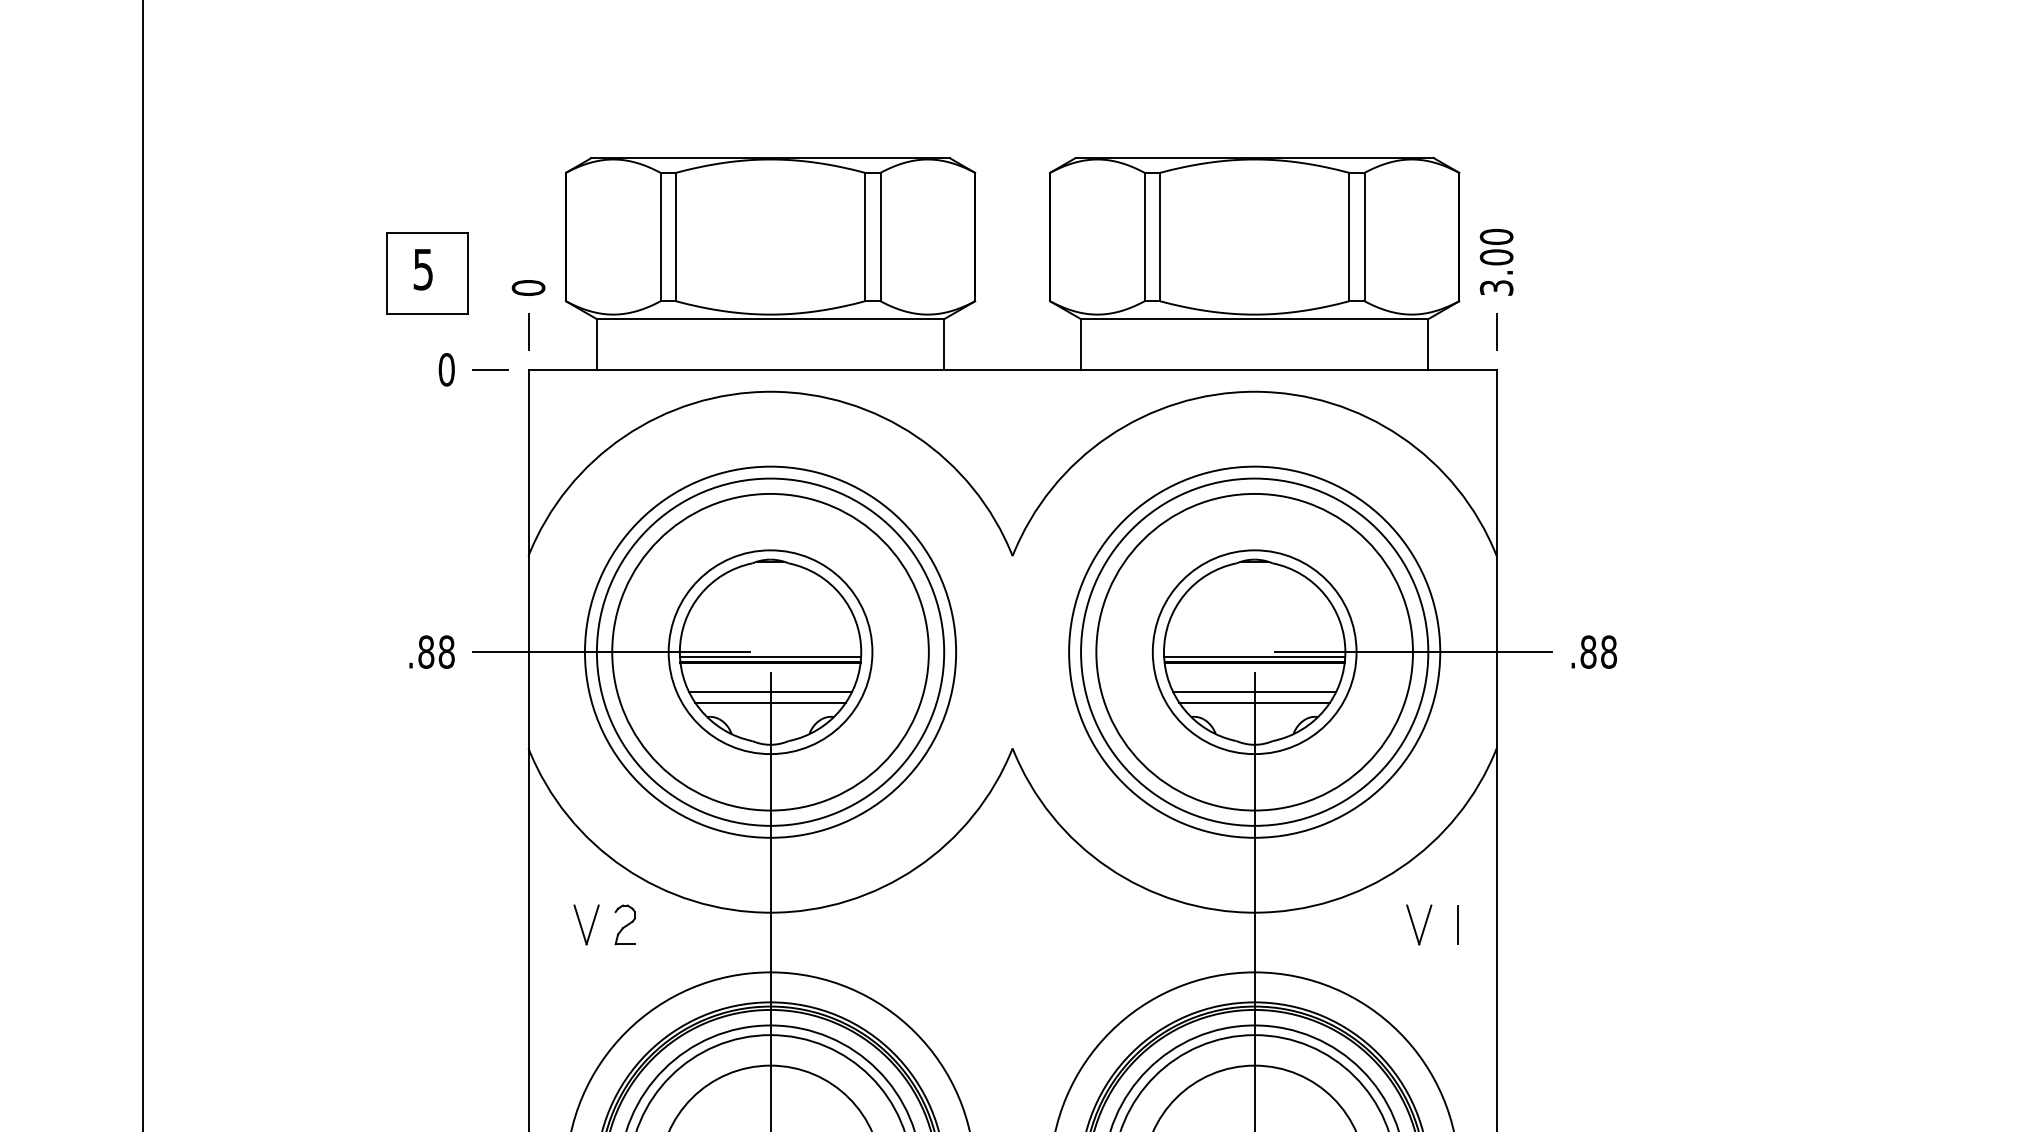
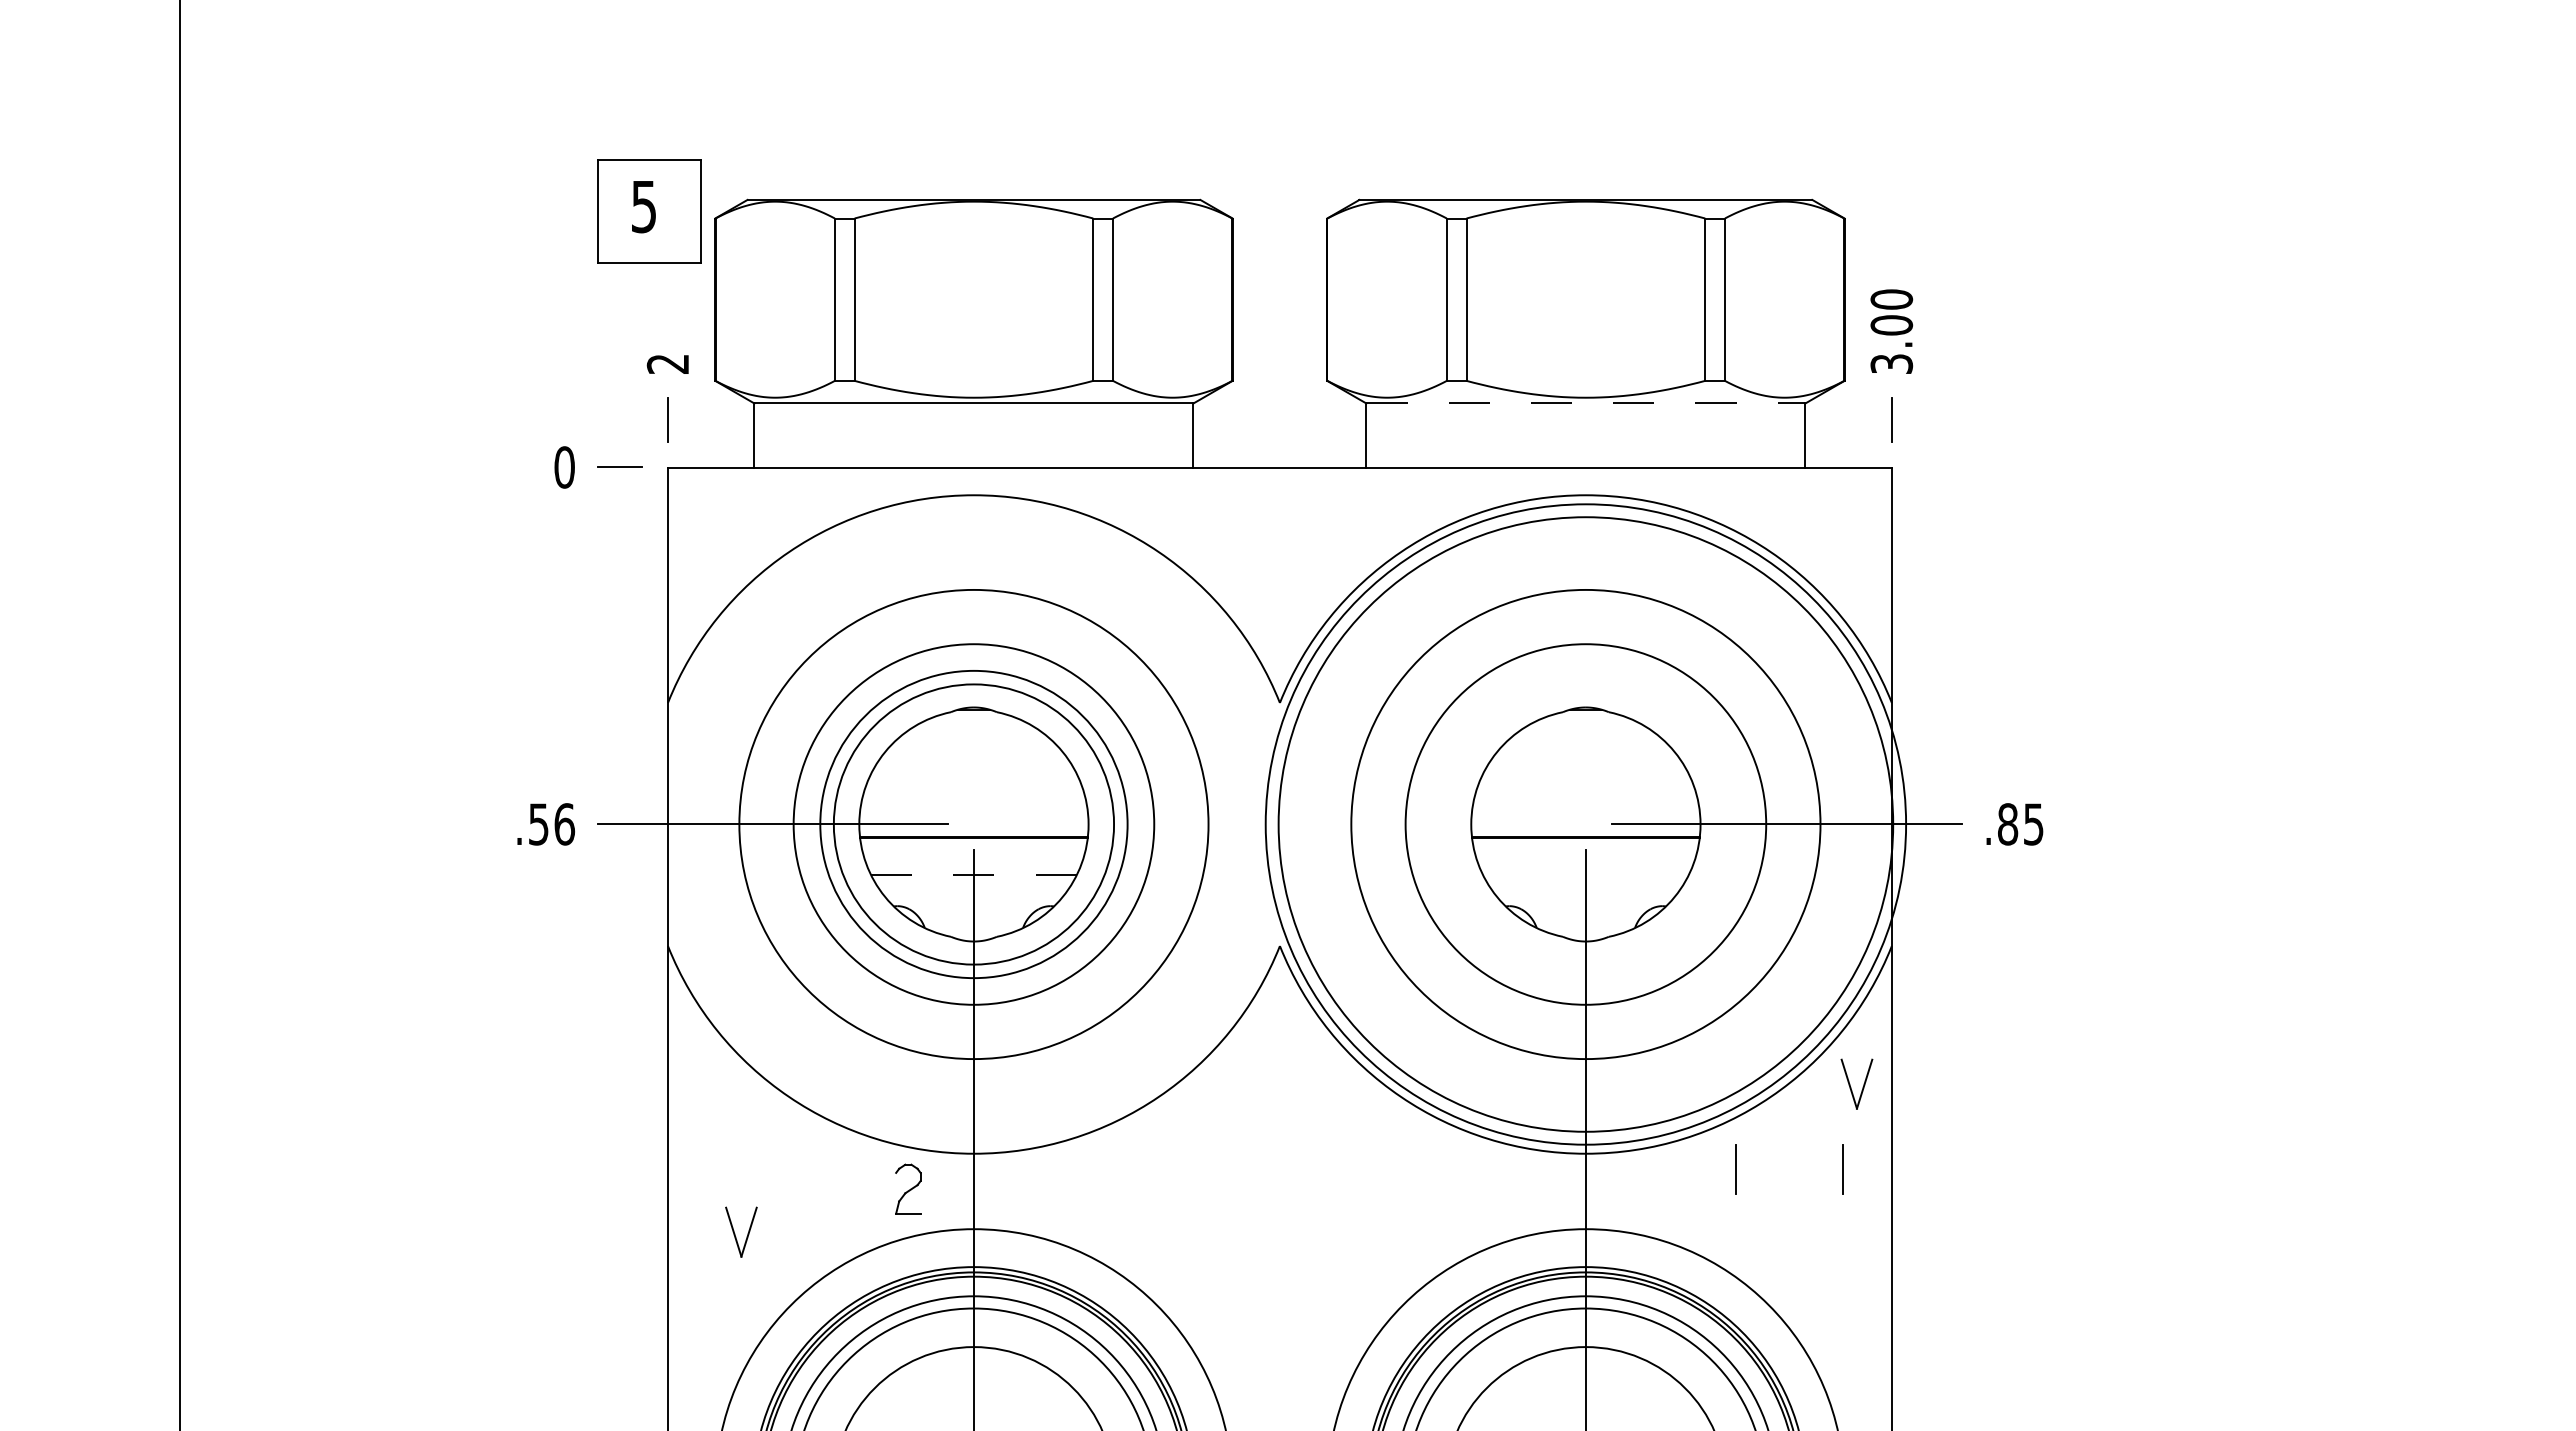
part: (427, 273) -> (649, 211), moved
text: (528, 287) -> (667, 363), 0 -> 2
line: (1255, 319) -> (1586, 403), solid -> dashed
text: (436, 652) -> (551, 824), .88 -> .56
circle: (770, 652) -> (973, 824), size x0.7
circle: (770, 652) -> (973, 824), size x0.7
circle: (770, 652) -> (973, 824), size x1.4
circle: (1254, 652) -> (1585, 824), size x1.4
circle: (1254, 652) -> (1585, 824), size x1.4
circle: (1254, 652) -> (1585, 824), size x1.6
text: (1608, 652) -> (2033, 824), .88 -> .85
line: (770, 656) -> (973, 830), removed
line: (1254, 656) -> (1585, 830), removed
line: (770, 692) -> (973, 875), solid -> dashed
line: (1254, 692) -> (1585, 875), removed
line: (770, 702) -> (973, 888), removed
line: (1254, 702) -> (1585, 888), removed
part: (625, 924) -> (908, 1188), moved
part: (581, 925) -> (735, 1233), moved
line: (1373, 925) -> (1735, 1169), added
part: (1414, 925) -> (1850, 1084), moved

